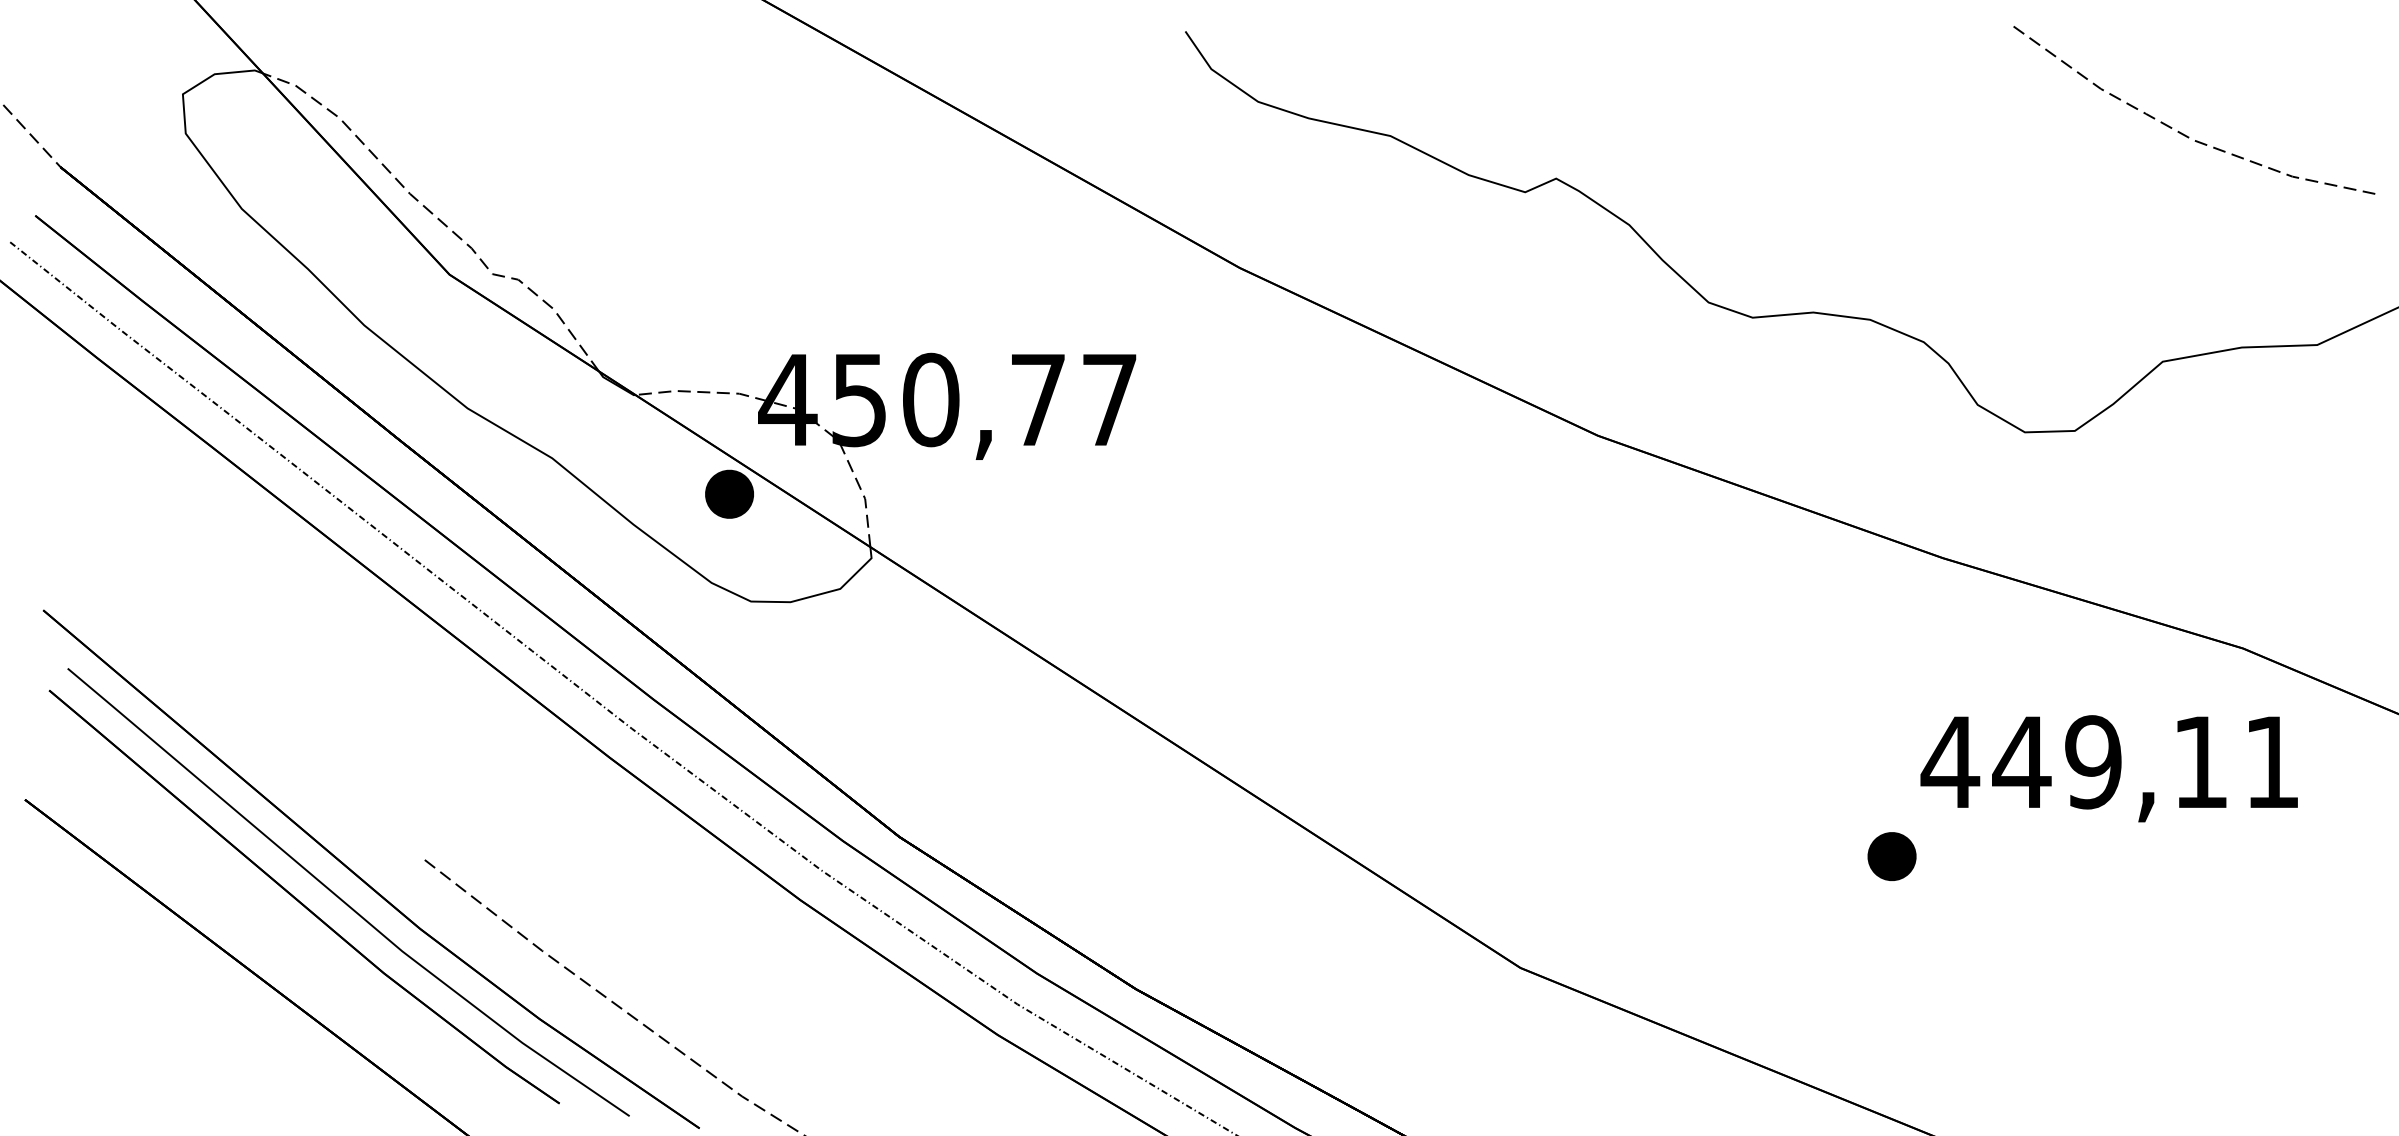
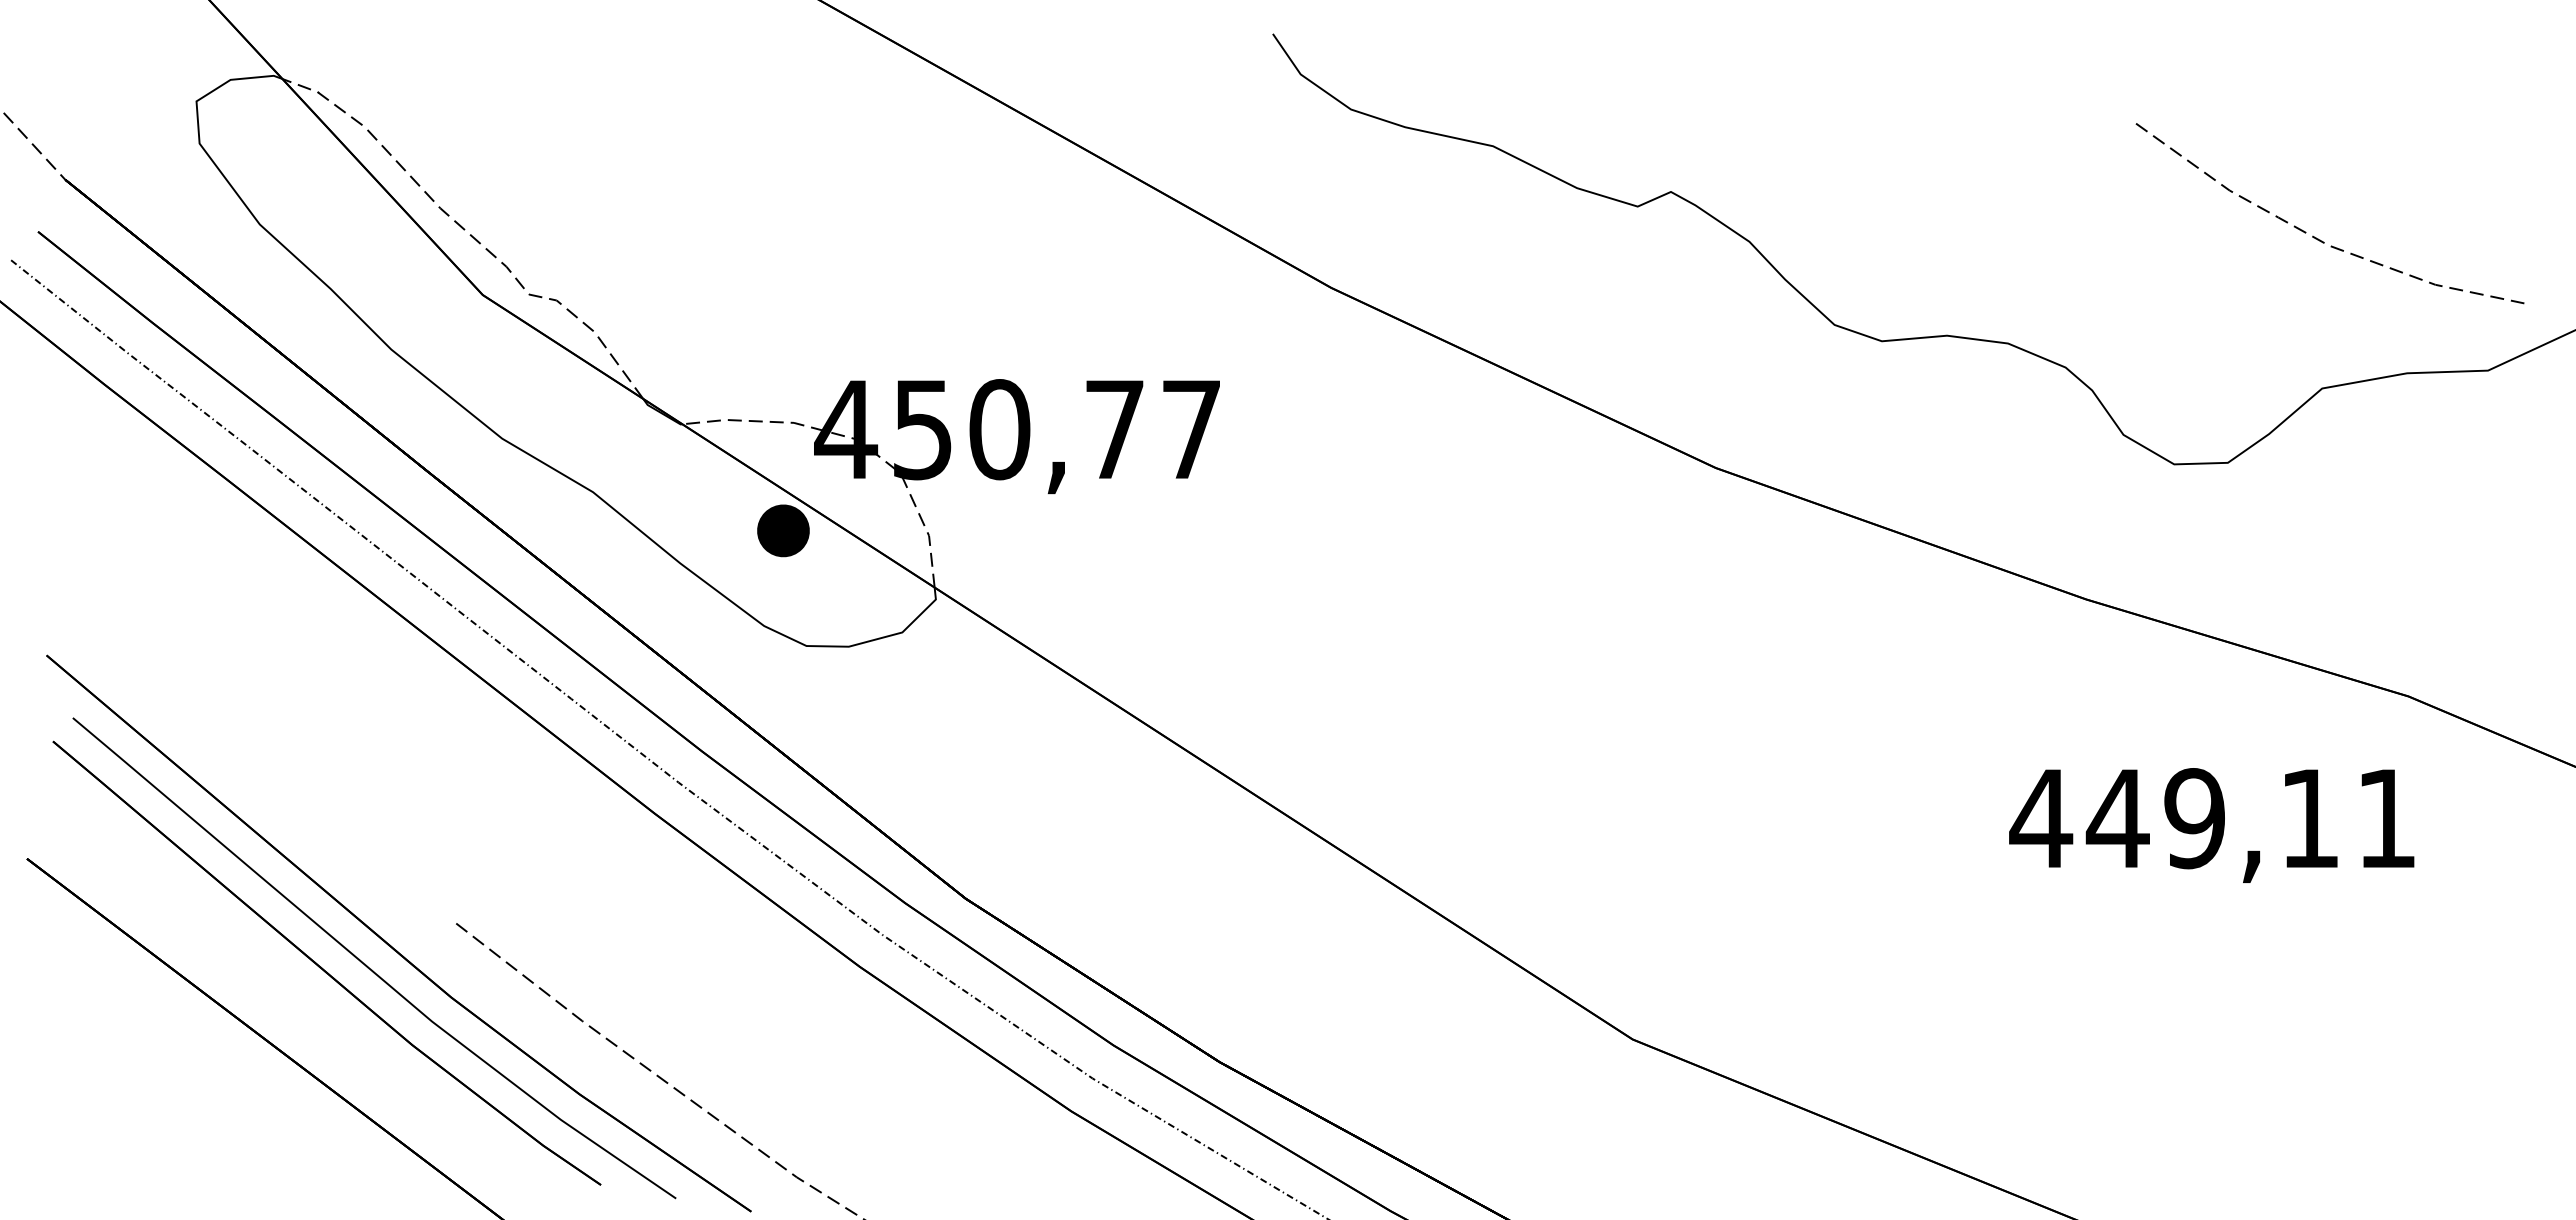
curve: (2181, 132) -> (2316, 237), moved
text: (2109, 768) -> (2211, 825), moved
part: (1891, 856) -> (2031, 919), removed

